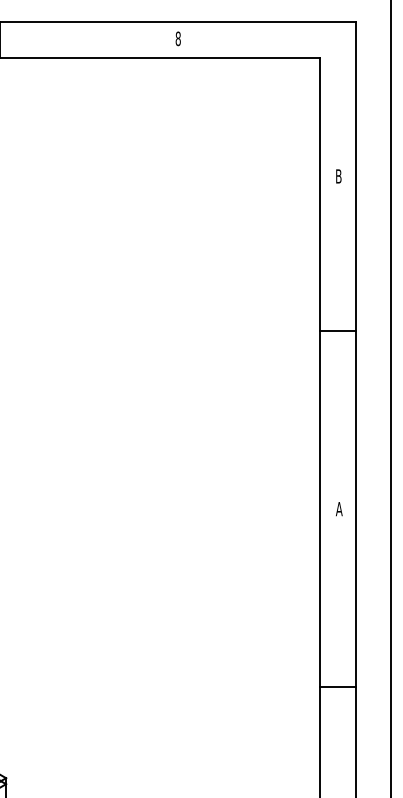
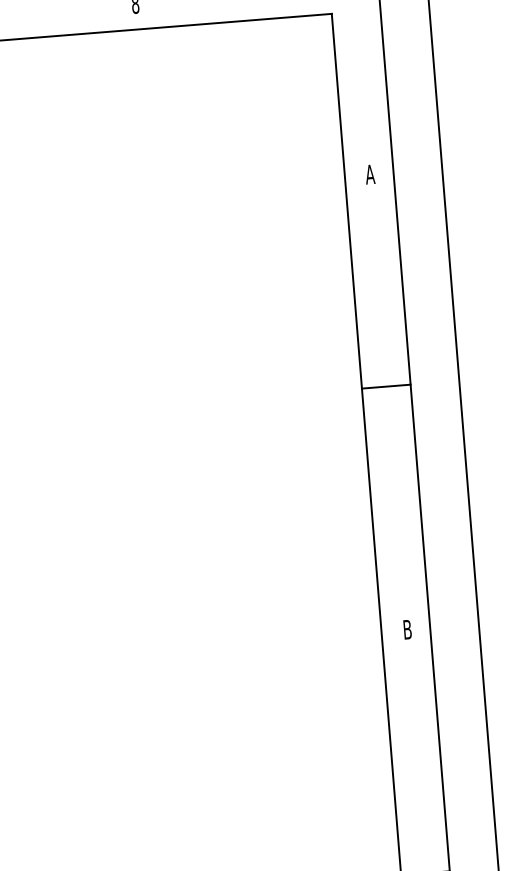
text: (338, 176) -> (369, 174), B -> A
text: (339, 509) -> (407, 630), A -> B

